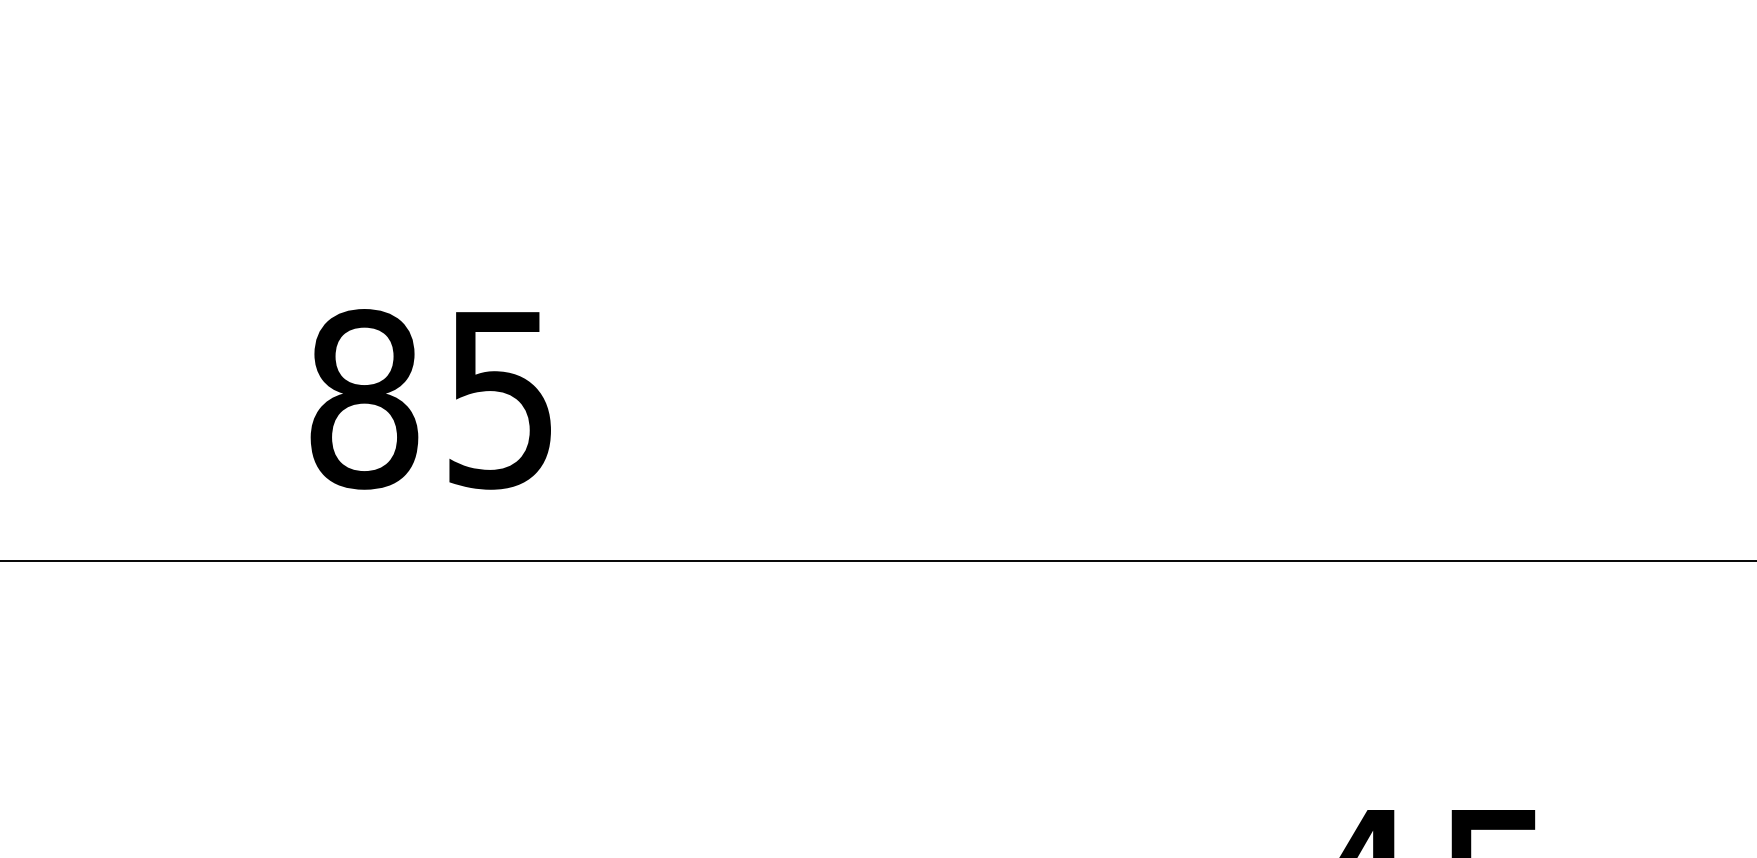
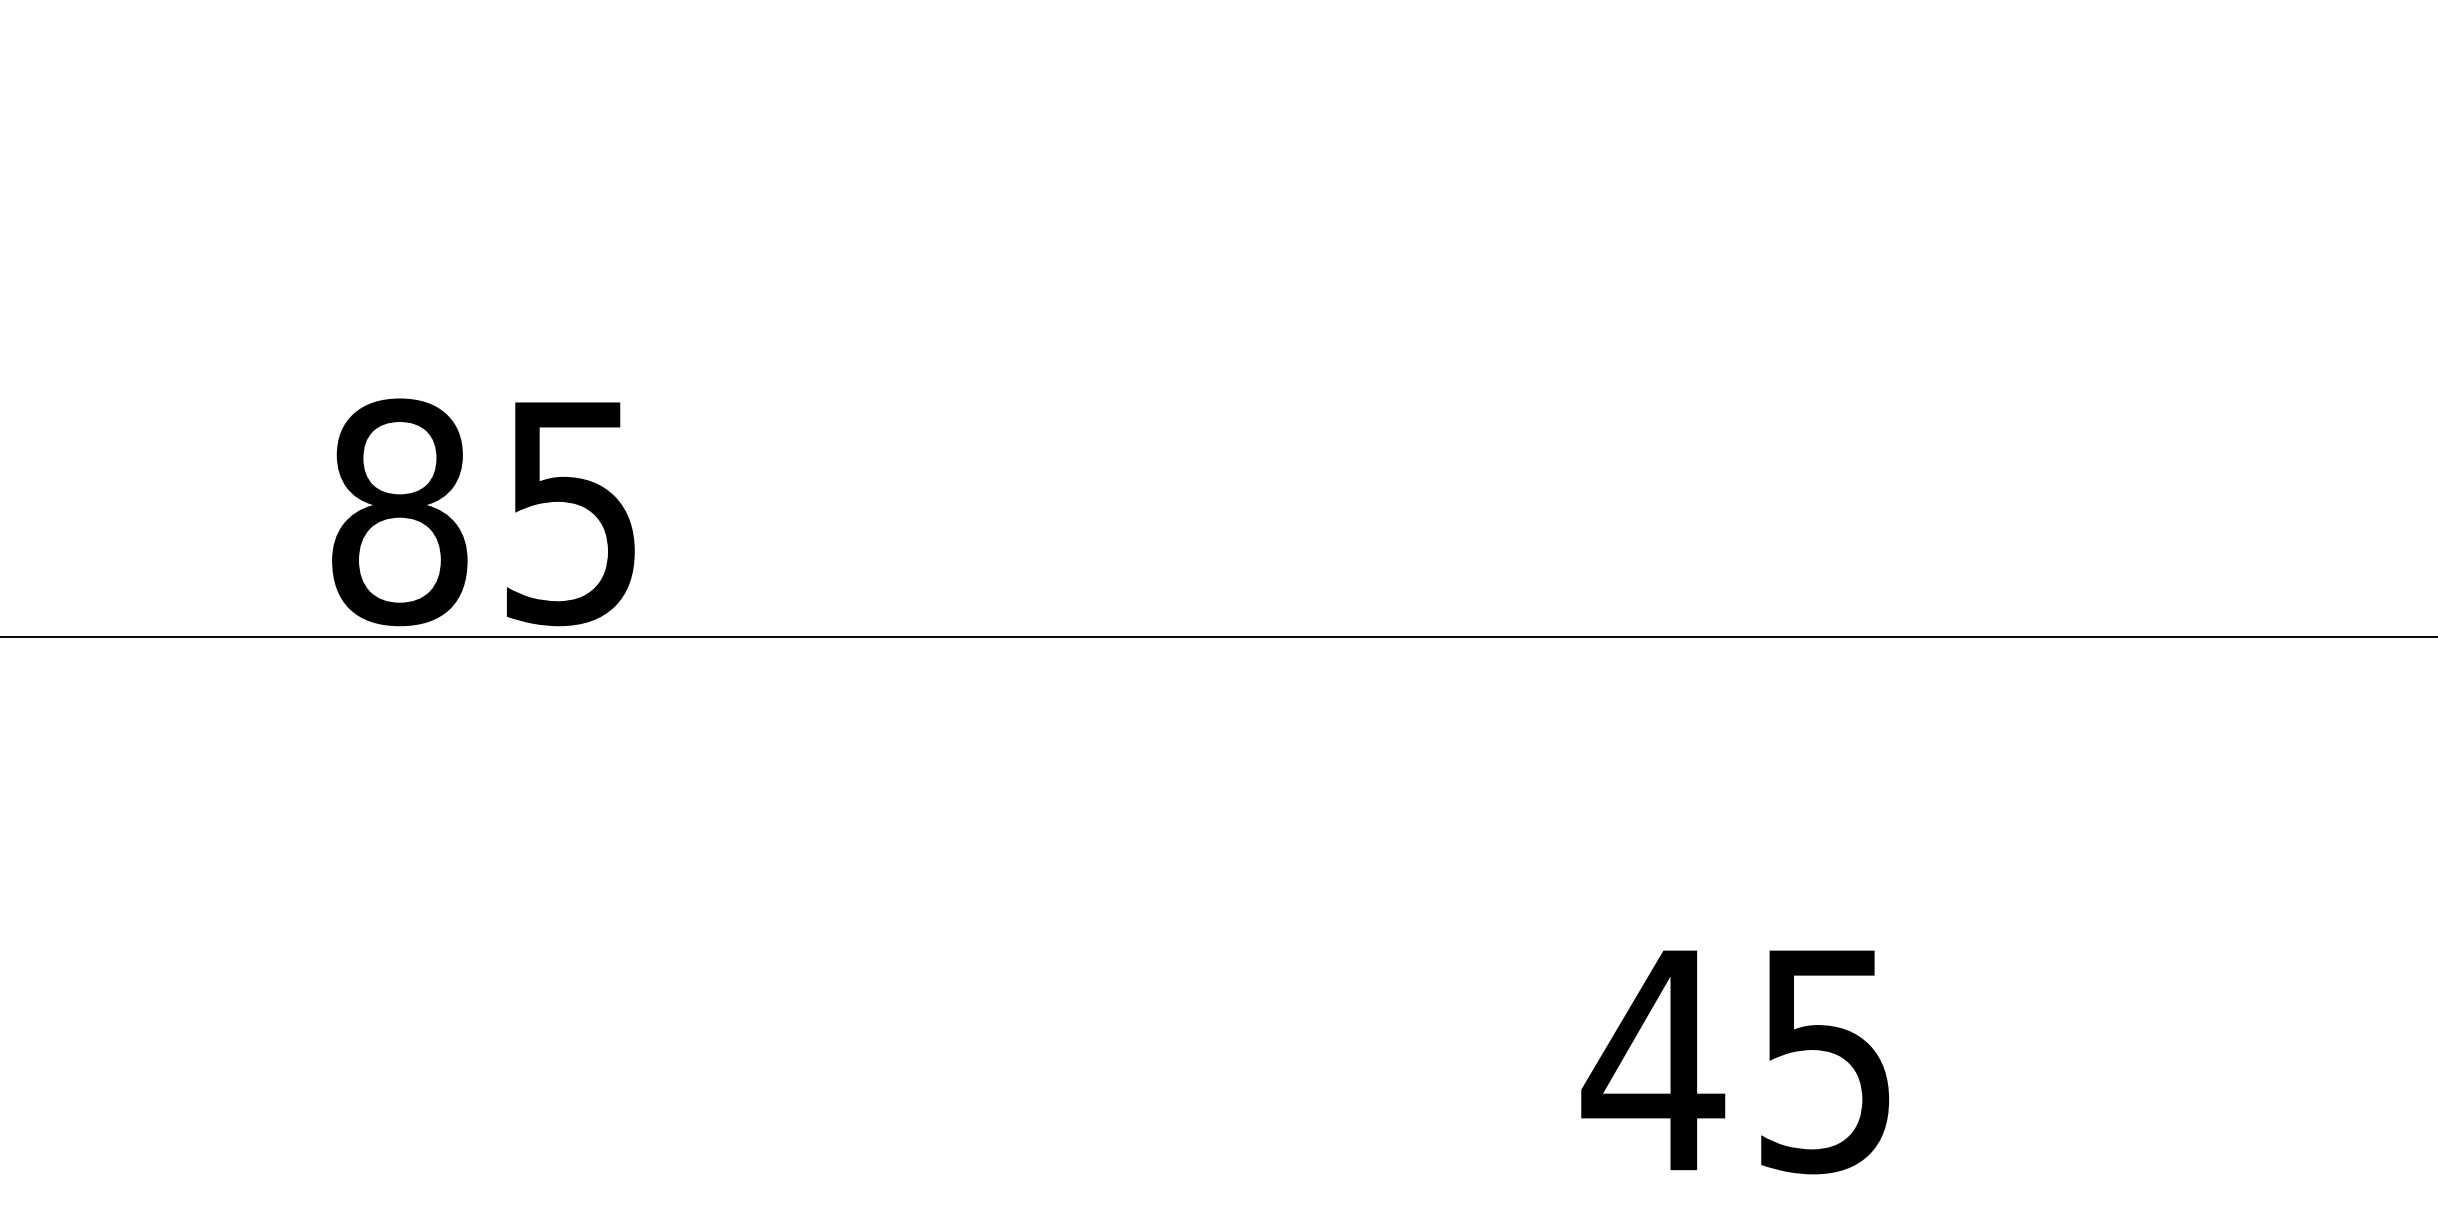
text: (430, 399) -> (483, 512), moved

